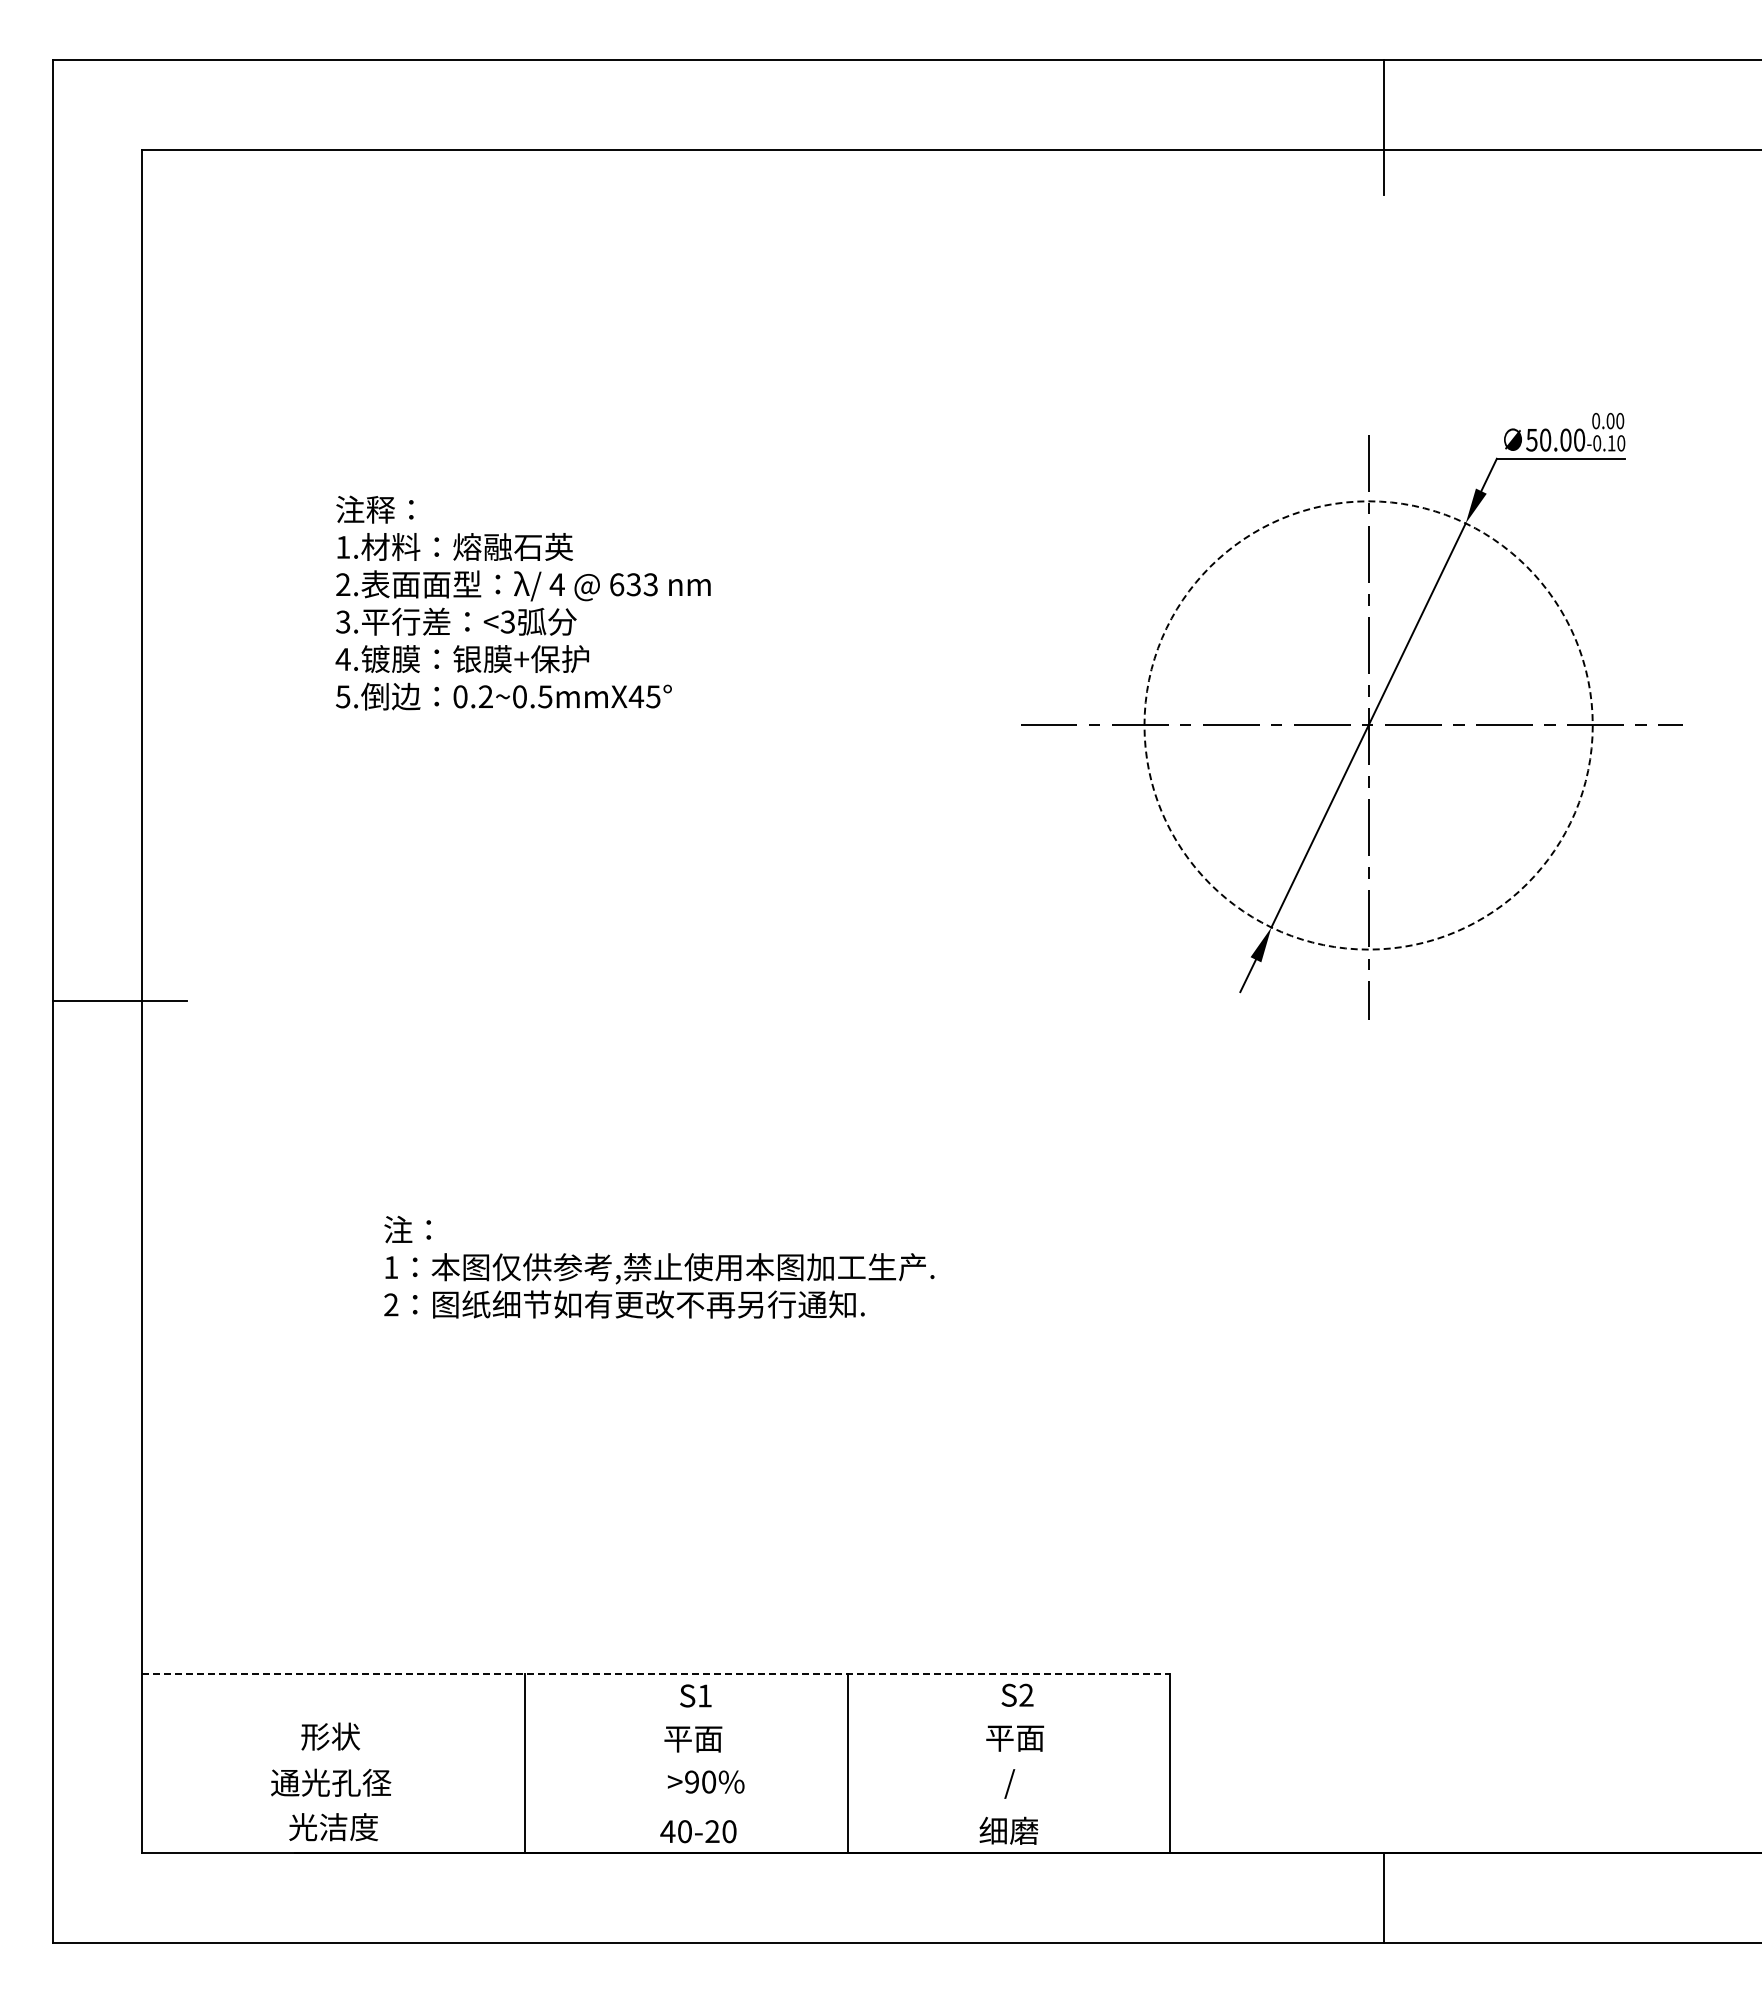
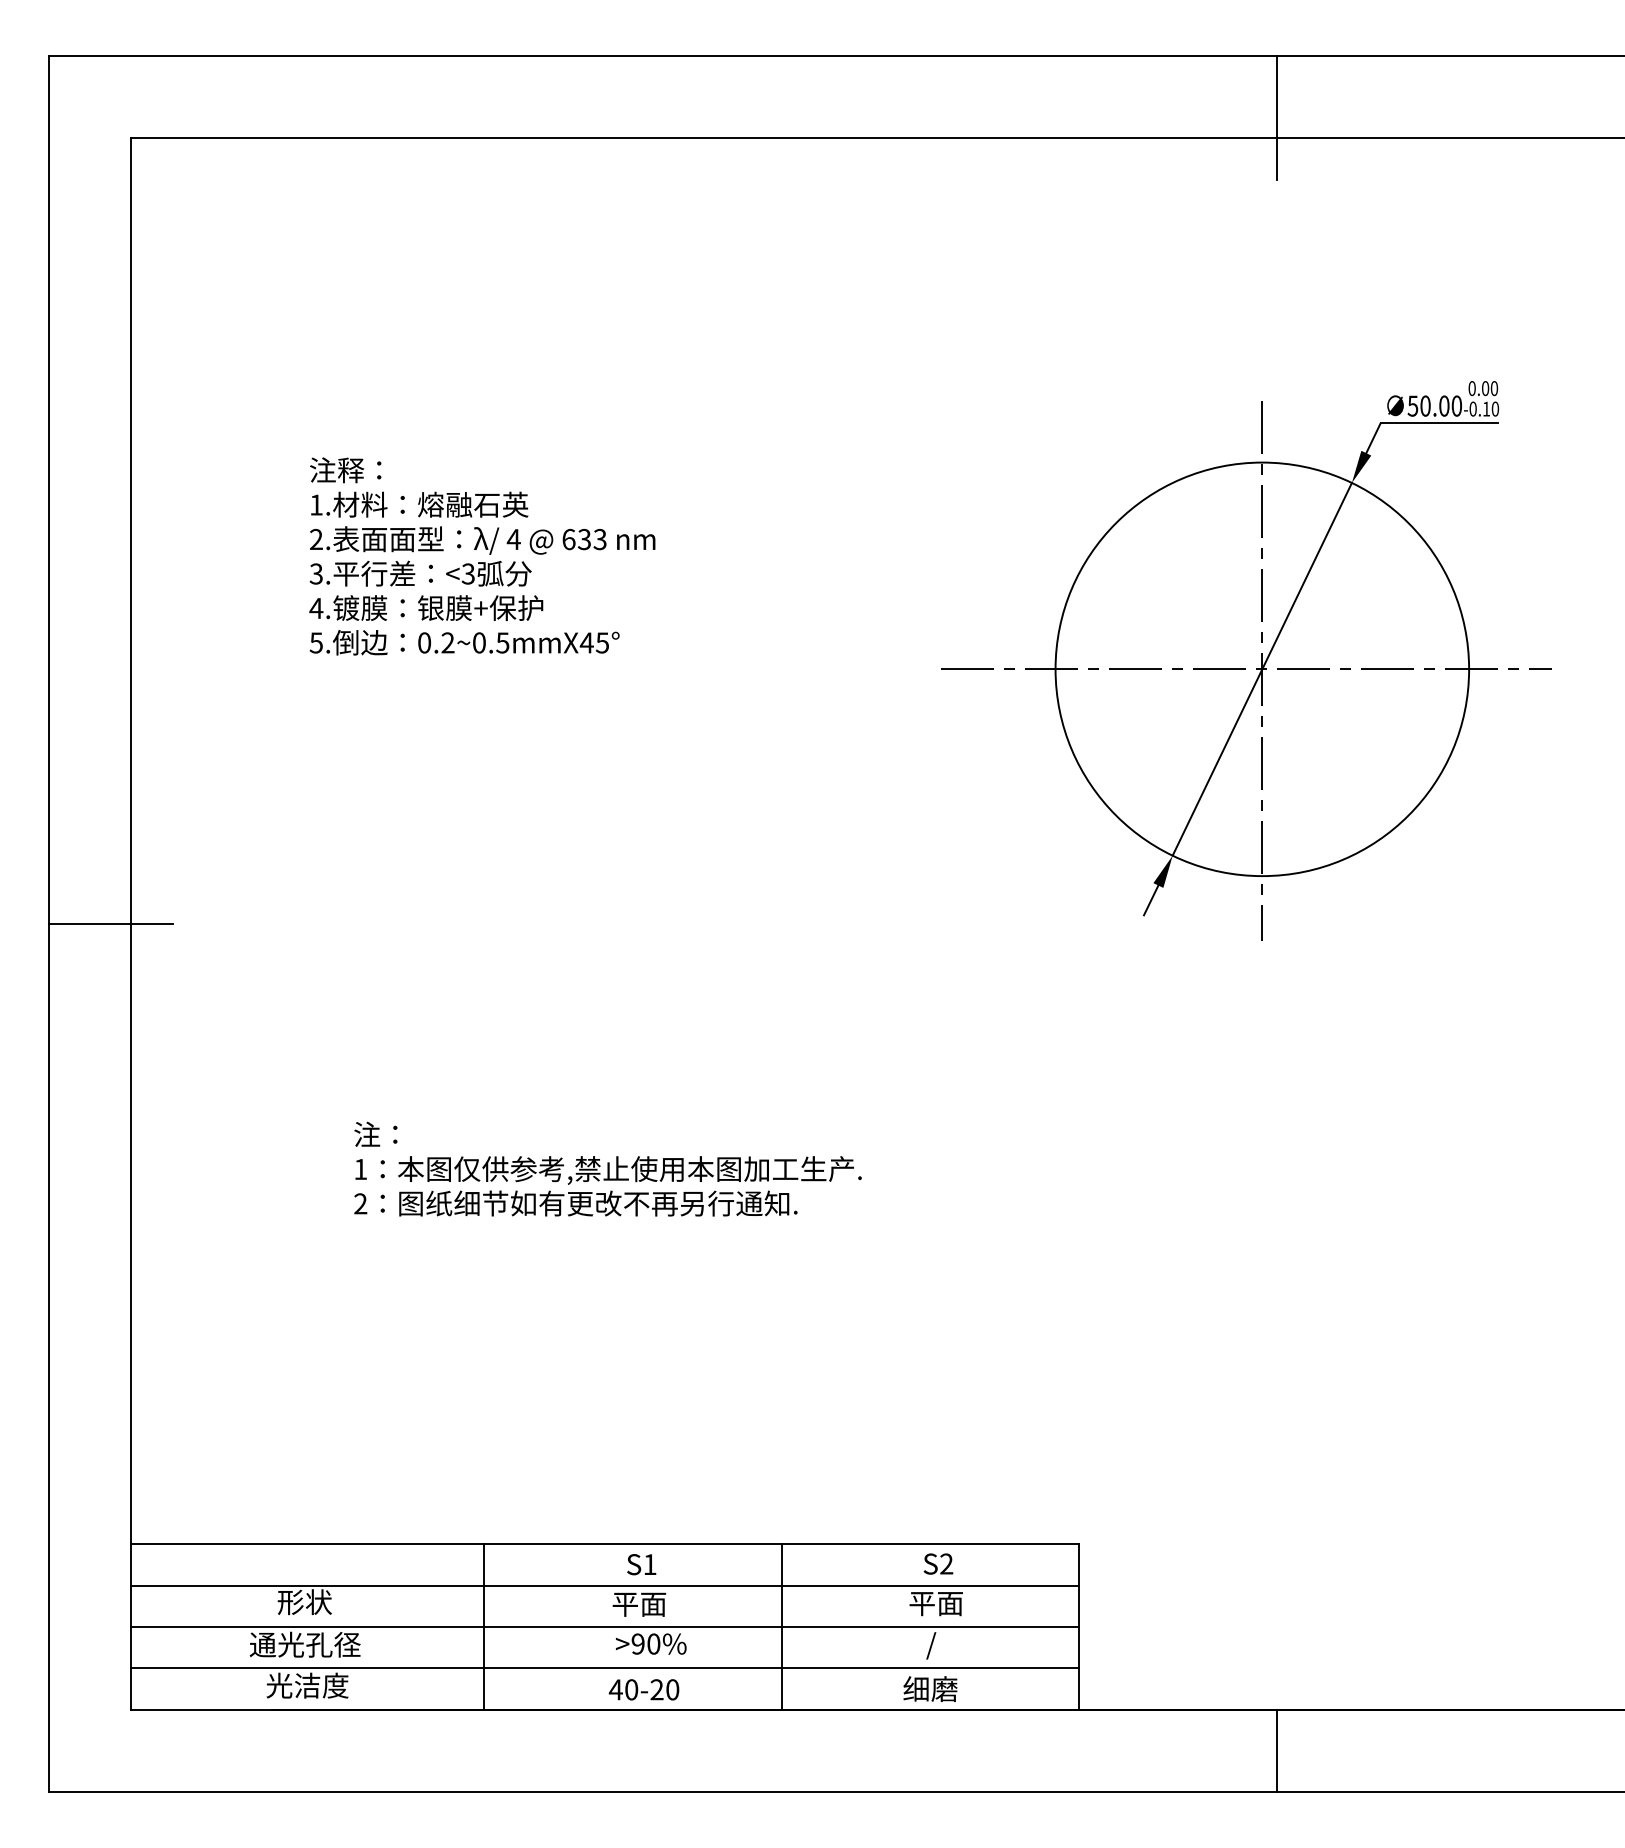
circle: (1368, 725) -> (1262, 669), dashed -> solid
line: (656, 1673) -> (605, 1543), dashed -> solid
line: (656, 1718) -> (605, 1585), added
line: (656, 1763) -> (605, 1626), added
line: (656, 1808) -> (605, 1668), added

